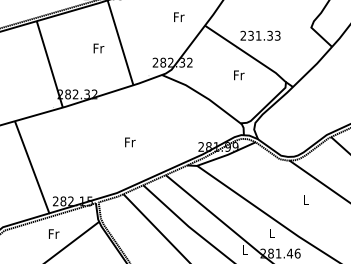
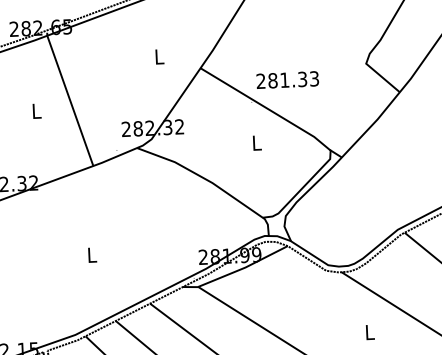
text: (179, 16) -> (160, 55), Fr -> L
text: (250, 35) -> (272, 80), 231.33 -> 281.33
text: (98, 48) -> (36, 111), Fr -> L
text: (239, 75) -> (257, 143), Fr -> L
text: (130, 142) -> (92, 255), Fr -> L

